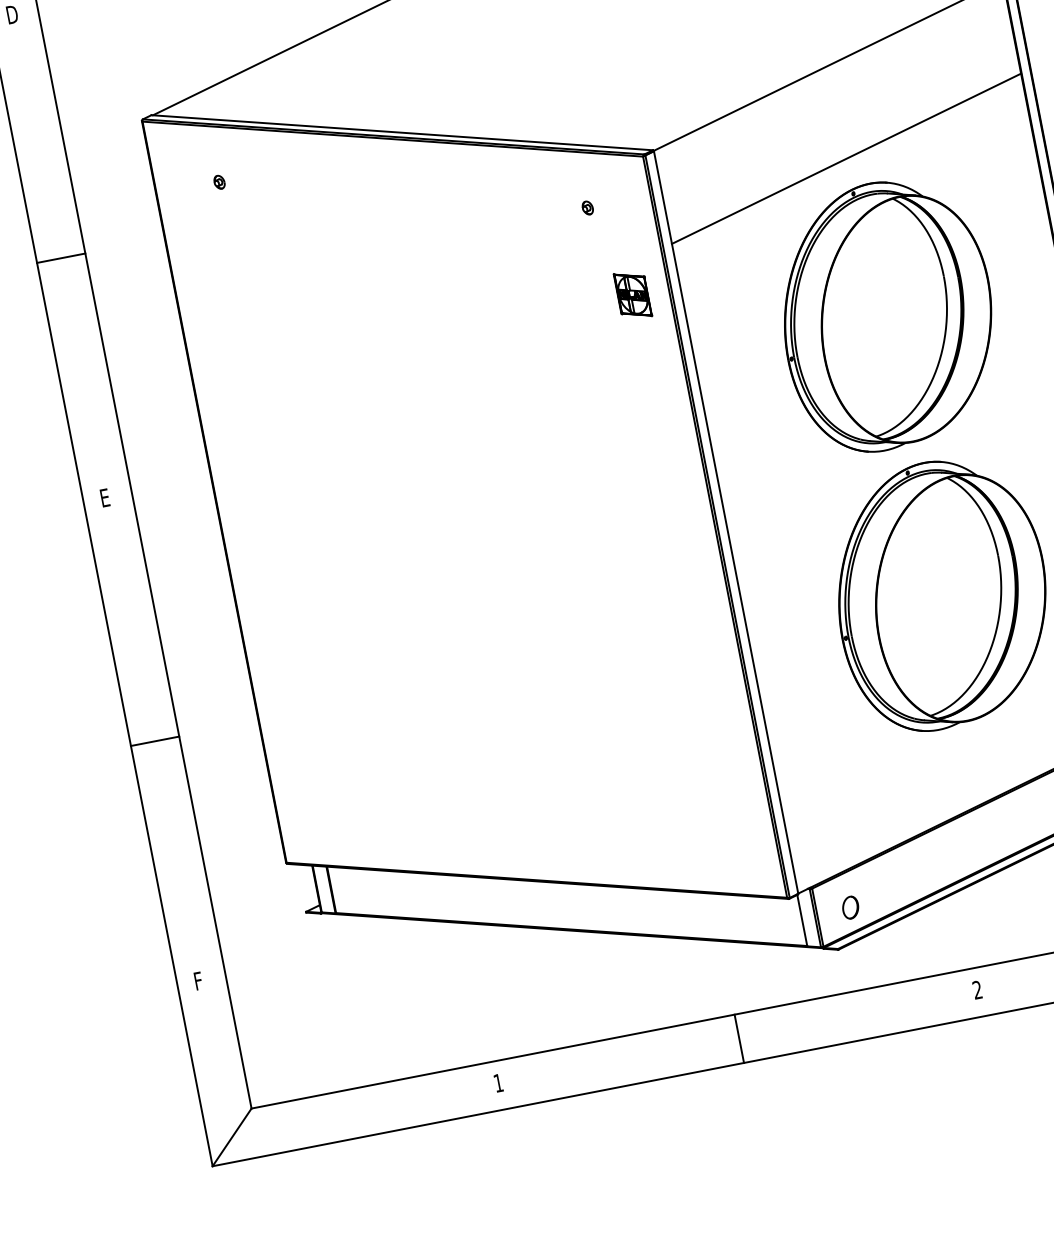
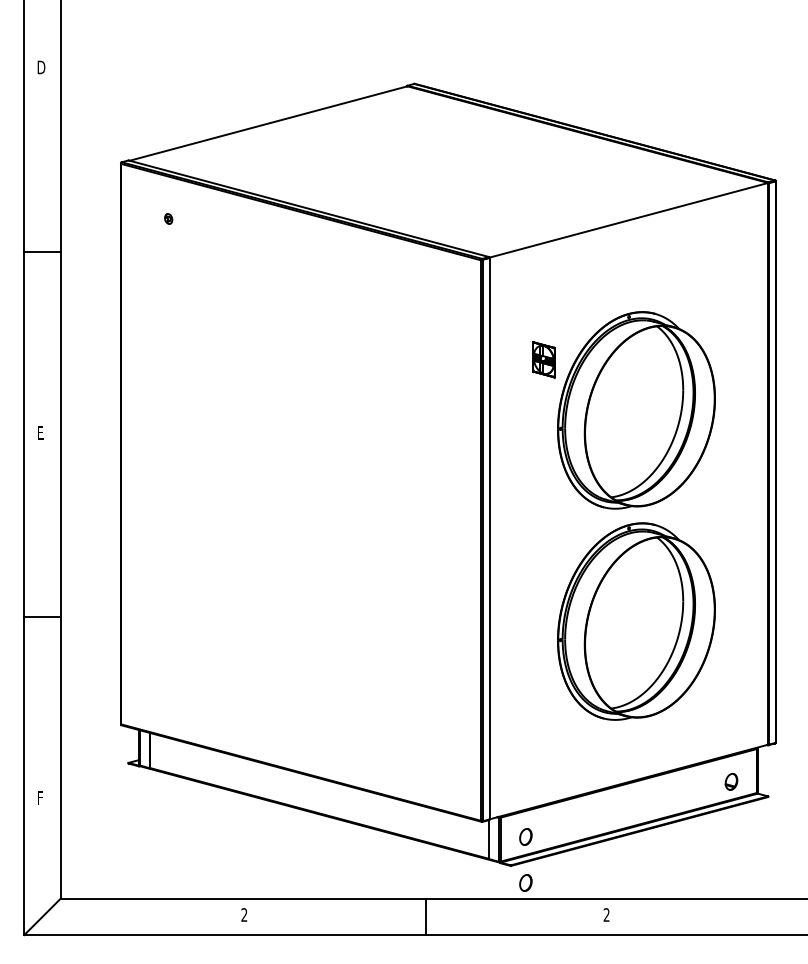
line: (845, 158) -> (628, 290), removed
part: (586, 207) -> (432, 289), removed
part: (632, 294) -> (543, 359), moved
part: (861, 967) -> (525, 882), added
text: (498, 1082) -> (244, 914), 1 -> 2

